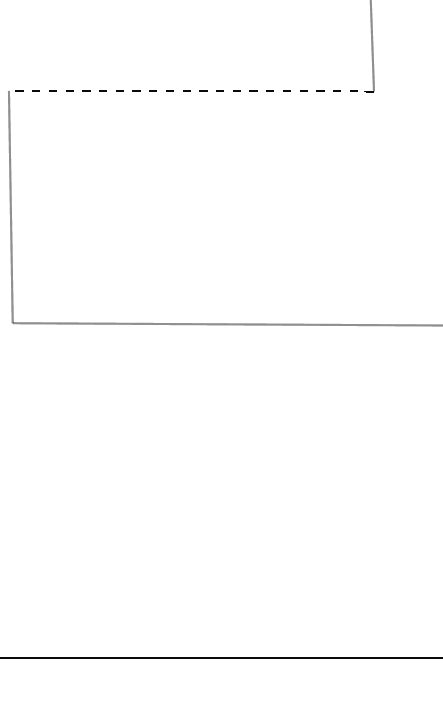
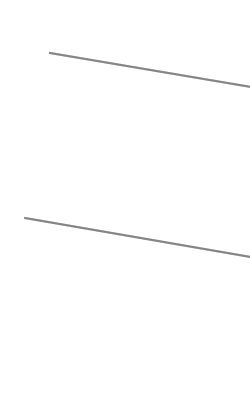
line: (10, 206) -> (36, 134), removed

